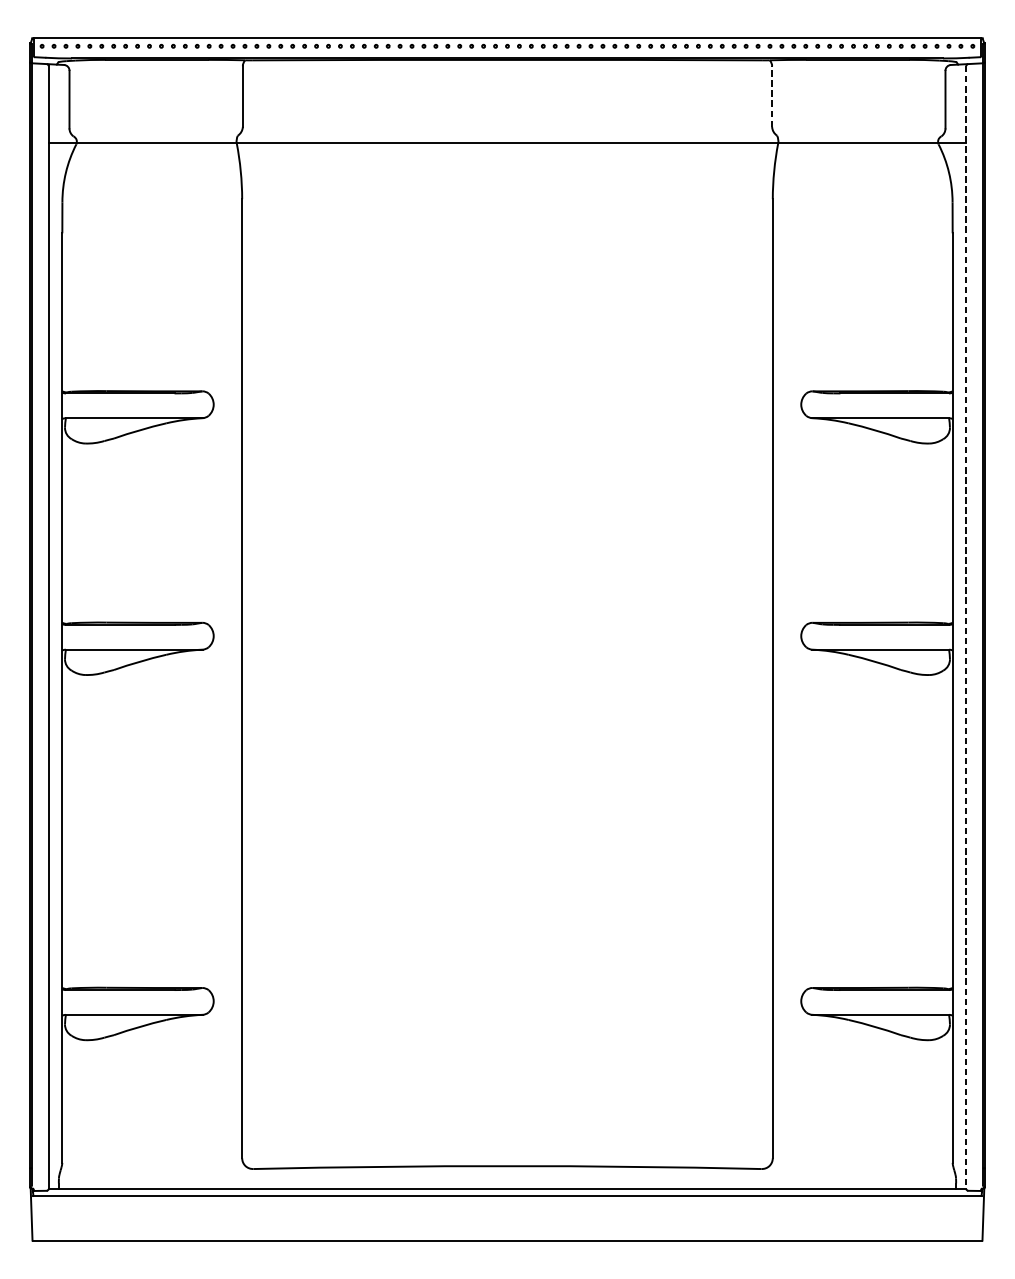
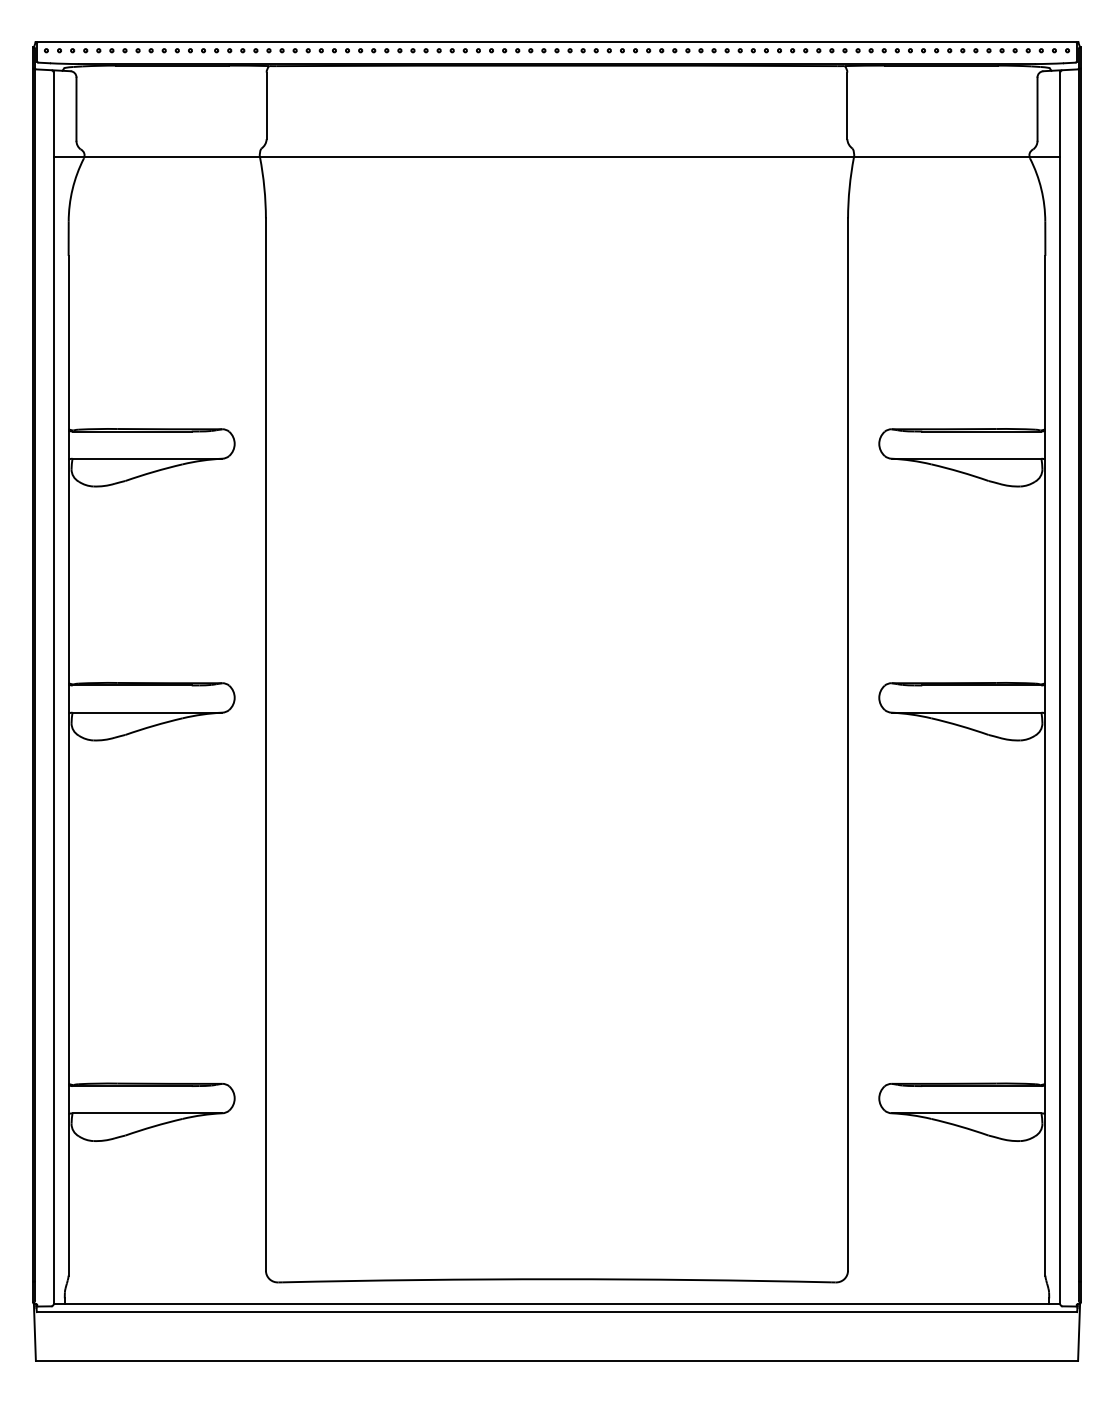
line: (772, 96) -> (847, 105), dashed -> solid
line: (966, 627) -> (1060, 688), dashed -> solid

